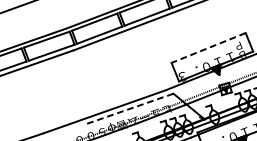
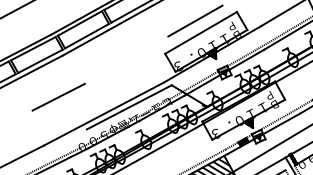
line: (205, 35) -> (195, 20), added
line: (209, 47) -> (201, 32), dashed -> solid
line: (64, 88) -> (58, 96), added
line: (130, 109) -> (129, 107), dashed -> solid

